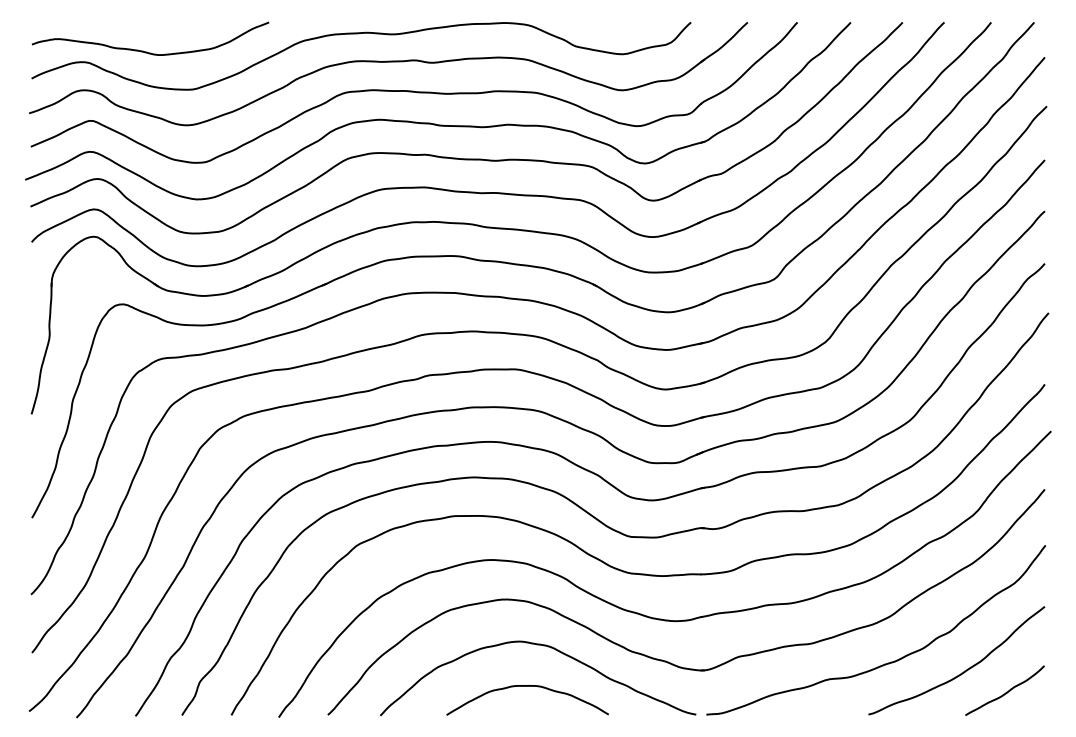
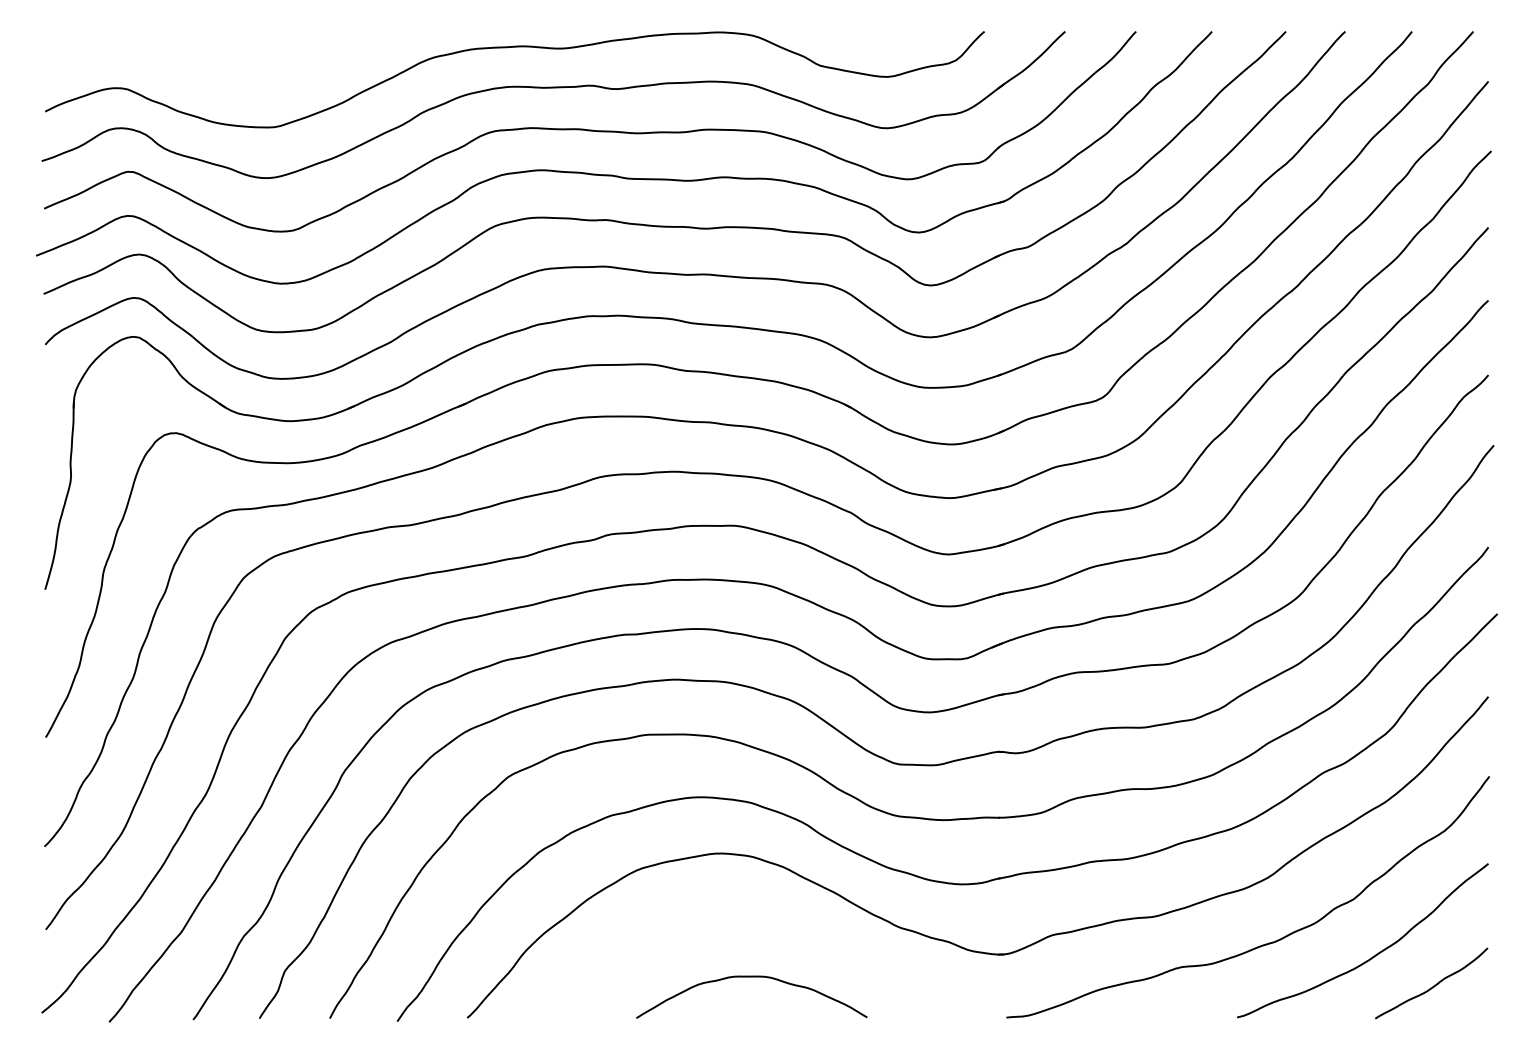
curve: (146, 51) -> (209, 73), removed
curve: (545, 646) -> (777, 920), removed

